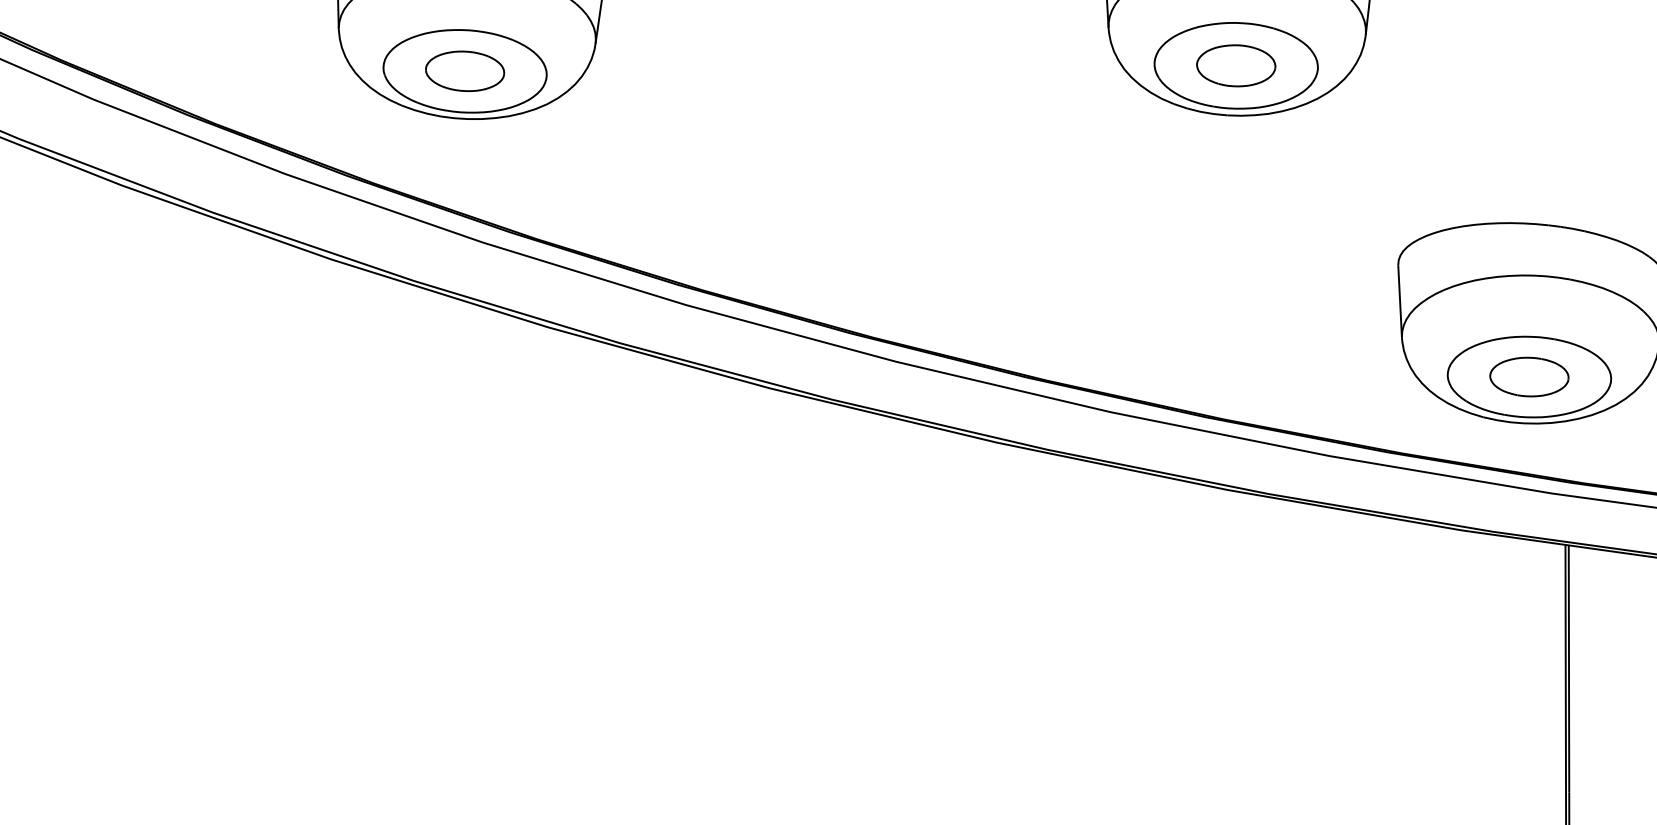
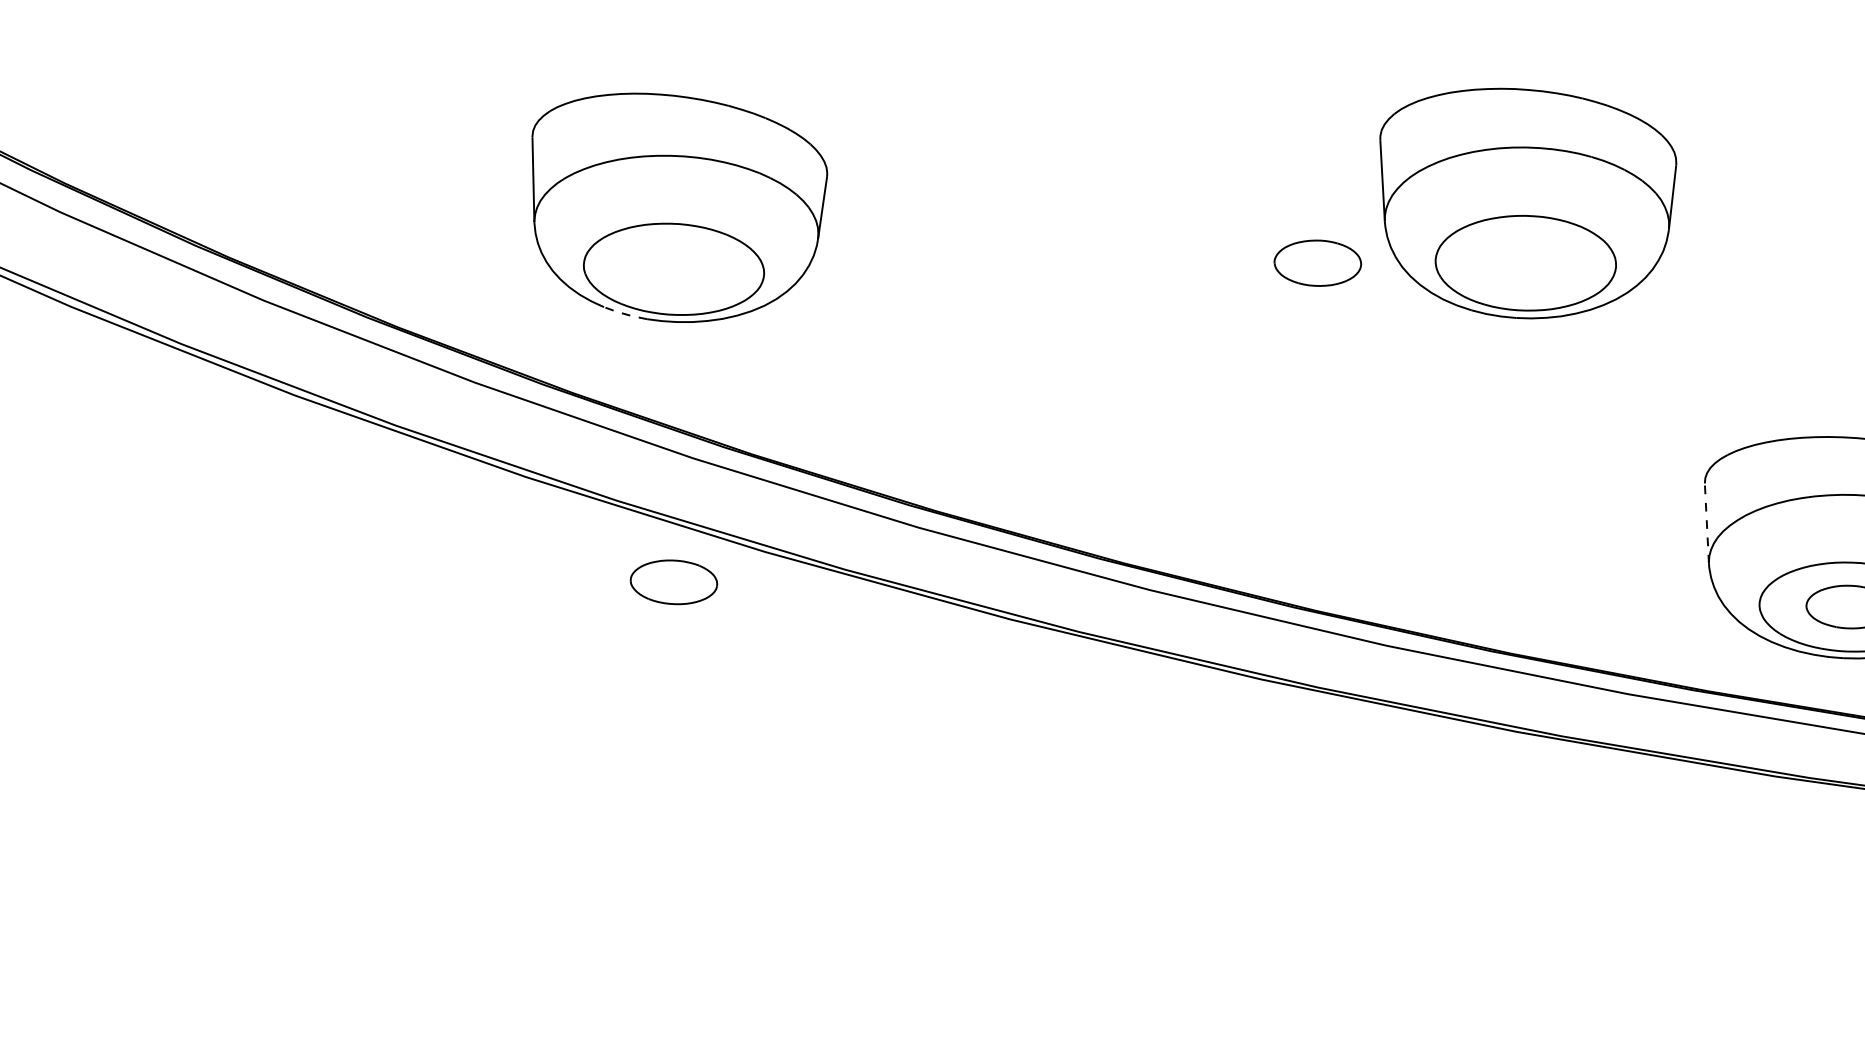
part: (1235, 65) -> (1317, 262), moved
part: (464, 71) -> (673, 582), moved
line: (421, 112) -> (625, 314), solid -> dashed
line: (1399, 301) -> (1706, 523), solid -> dashed

